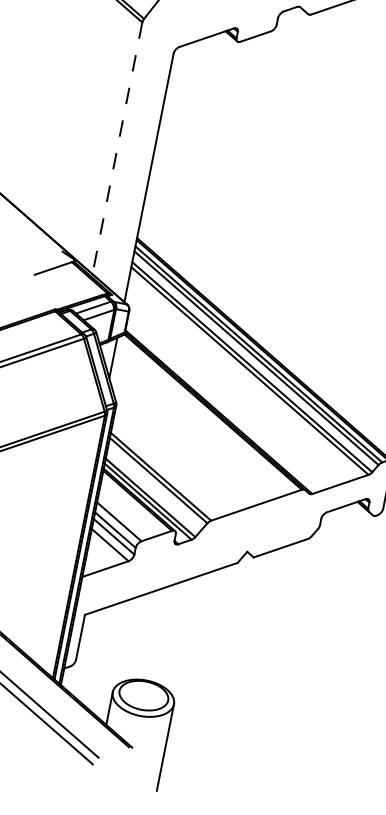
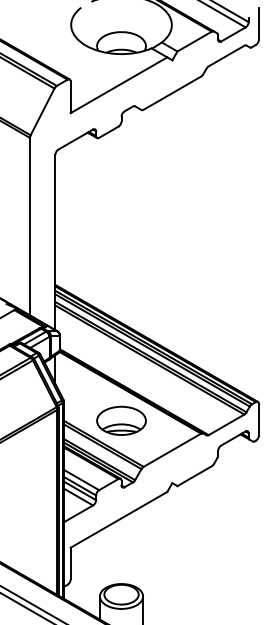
line: (116, 147) -> (29, 226), dashed -> solid
part: (192, 448) -> (121, 420), added

